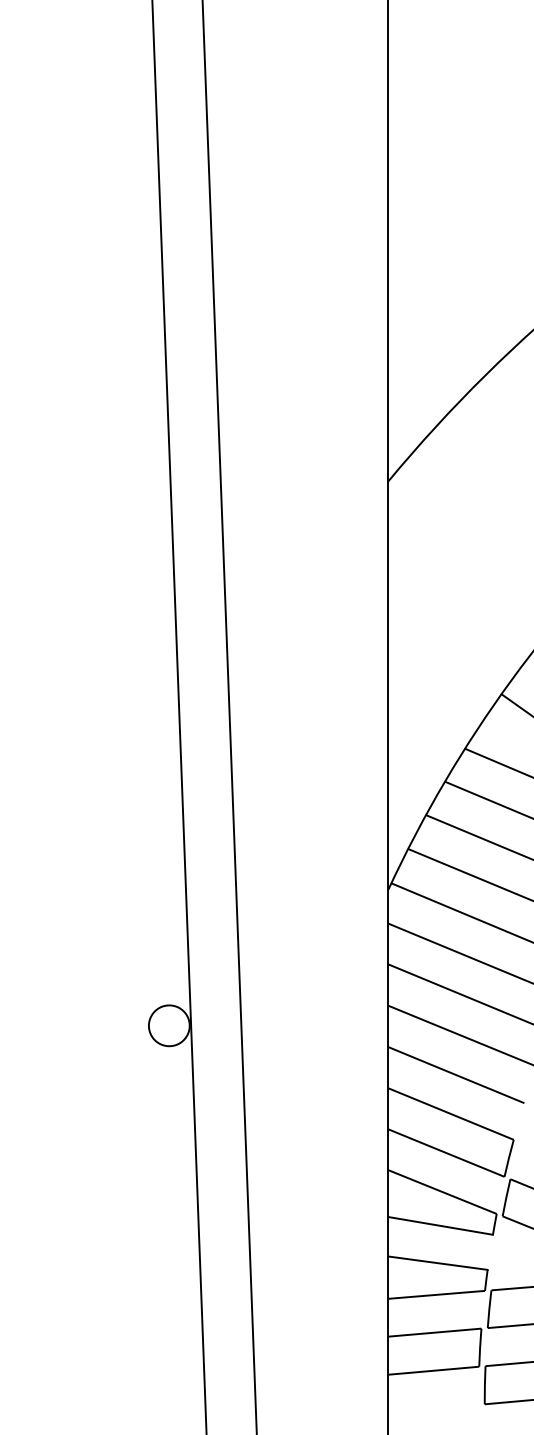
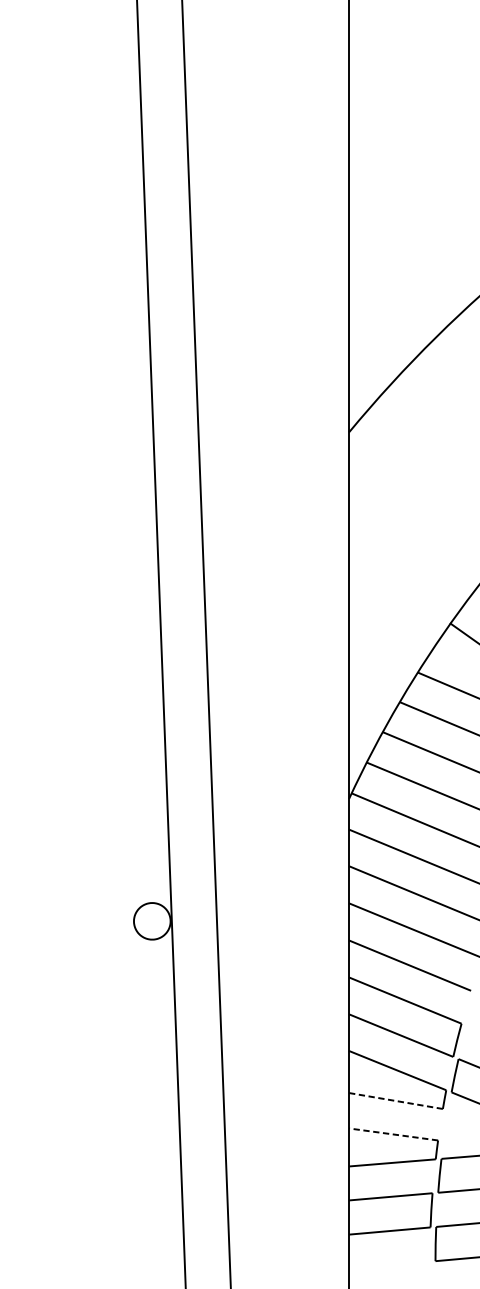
line: (441, 1226) -> (396, 1101), solid -> dashed
line: (437, 1263) -> (393, 1134), solid -> dashed

